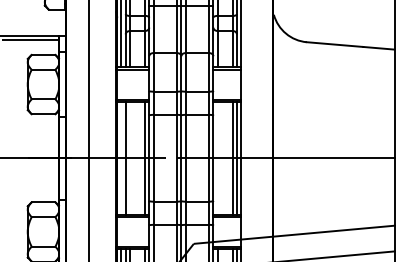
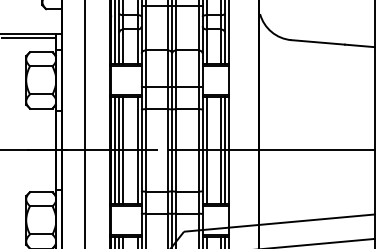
line: (121, 157) -> (115, 149), added
line: (129, 157) -> (122, 149), added
line: (217, 157) -> (206, 149), added

